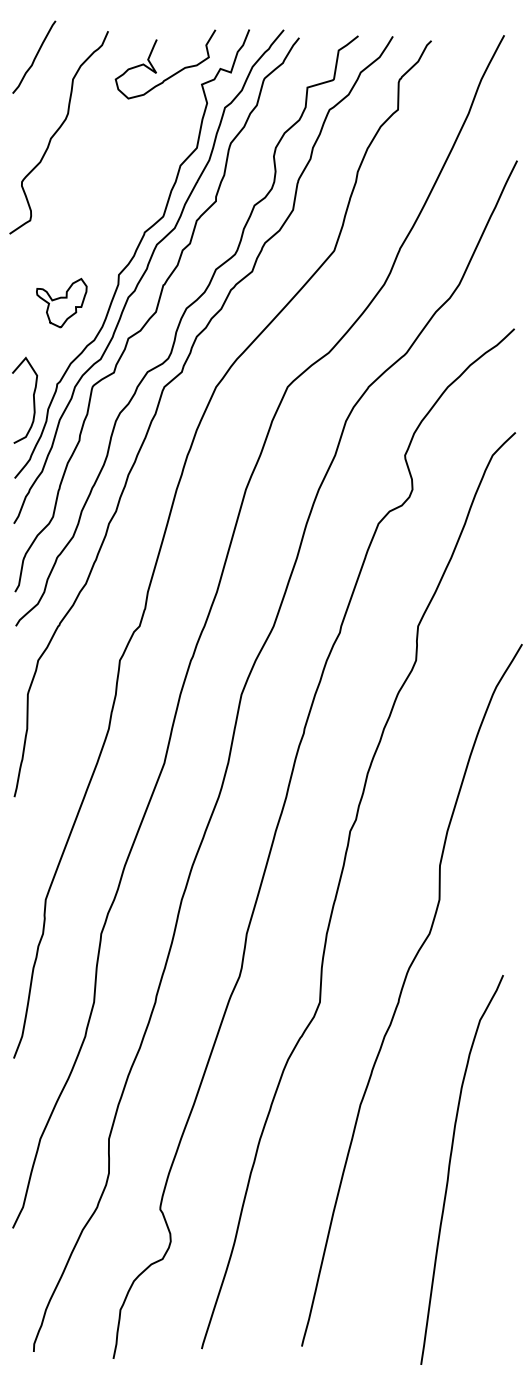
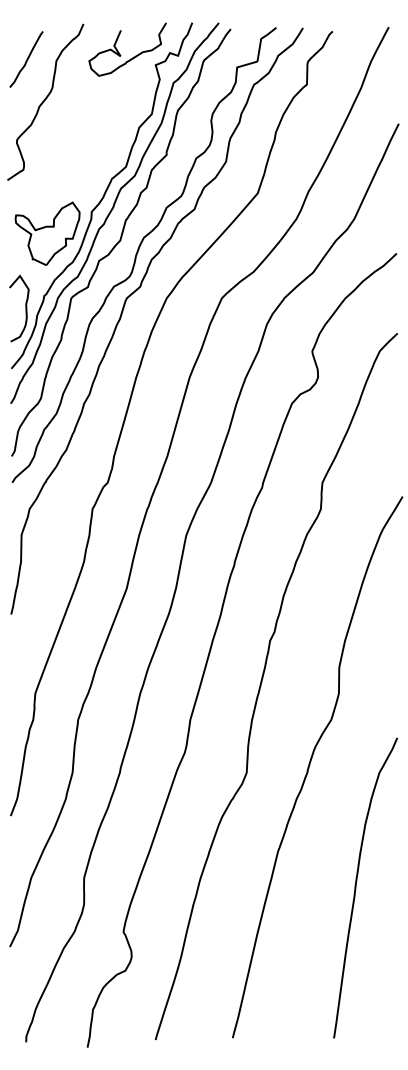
curve: (35, 56) -> (27, 58), moved
part: (61, 302) -> (47, 233), size x1.67
curve: (450, 1166) -> (356, 885), moved

